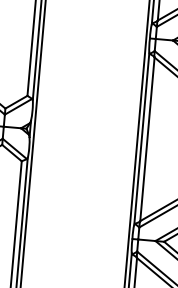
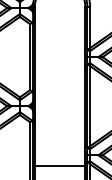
line: (74, 255) -> (59, 165), added

